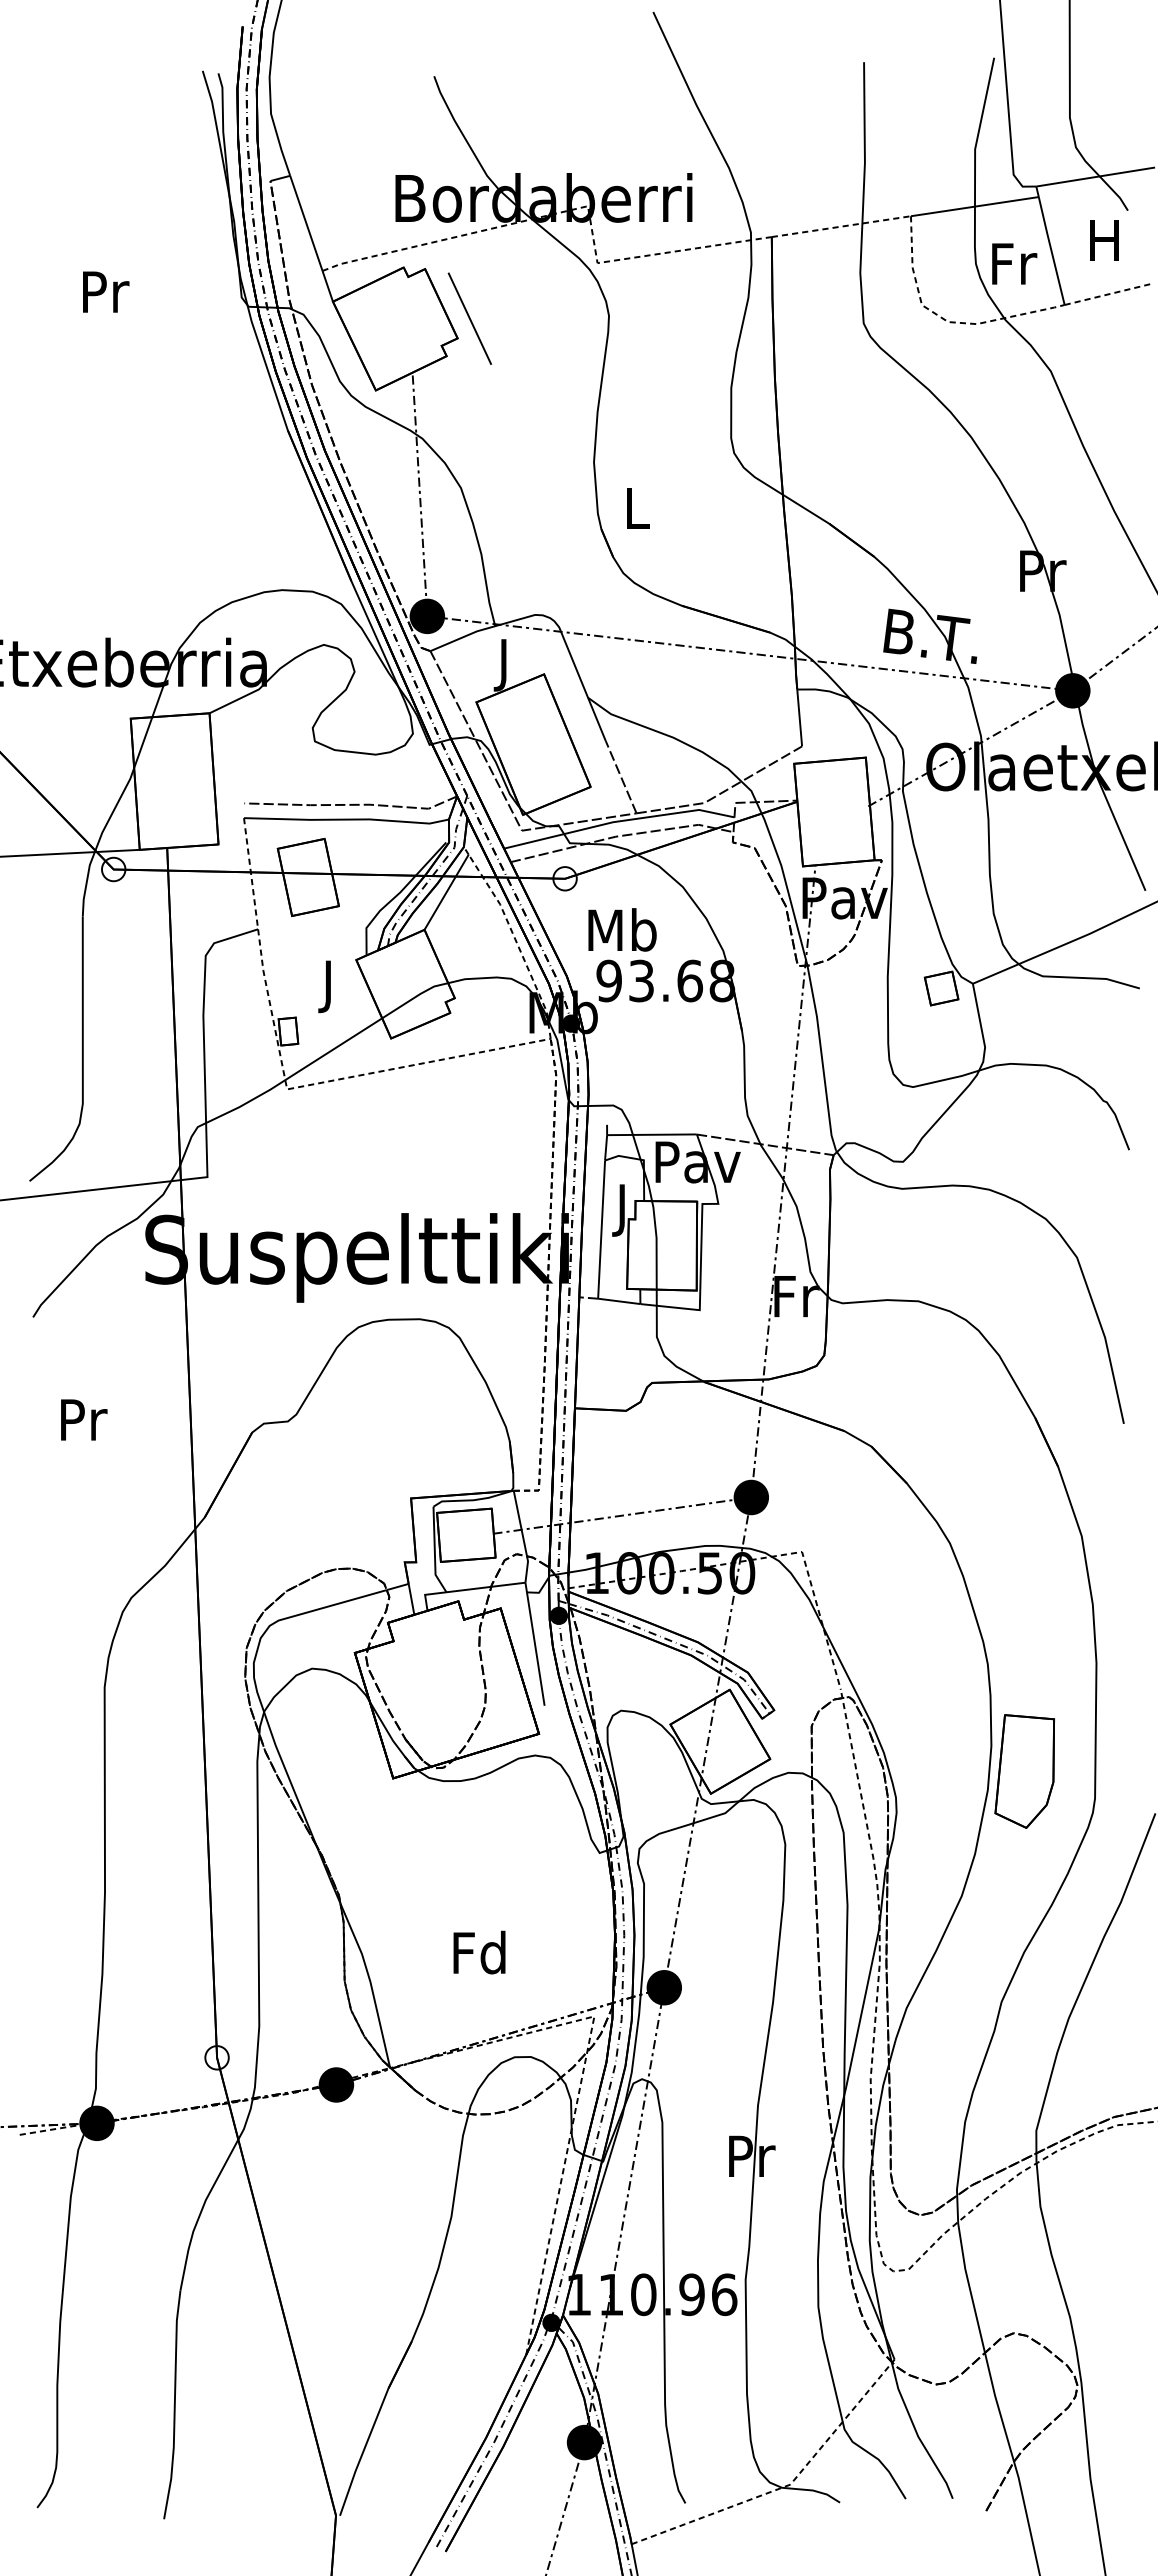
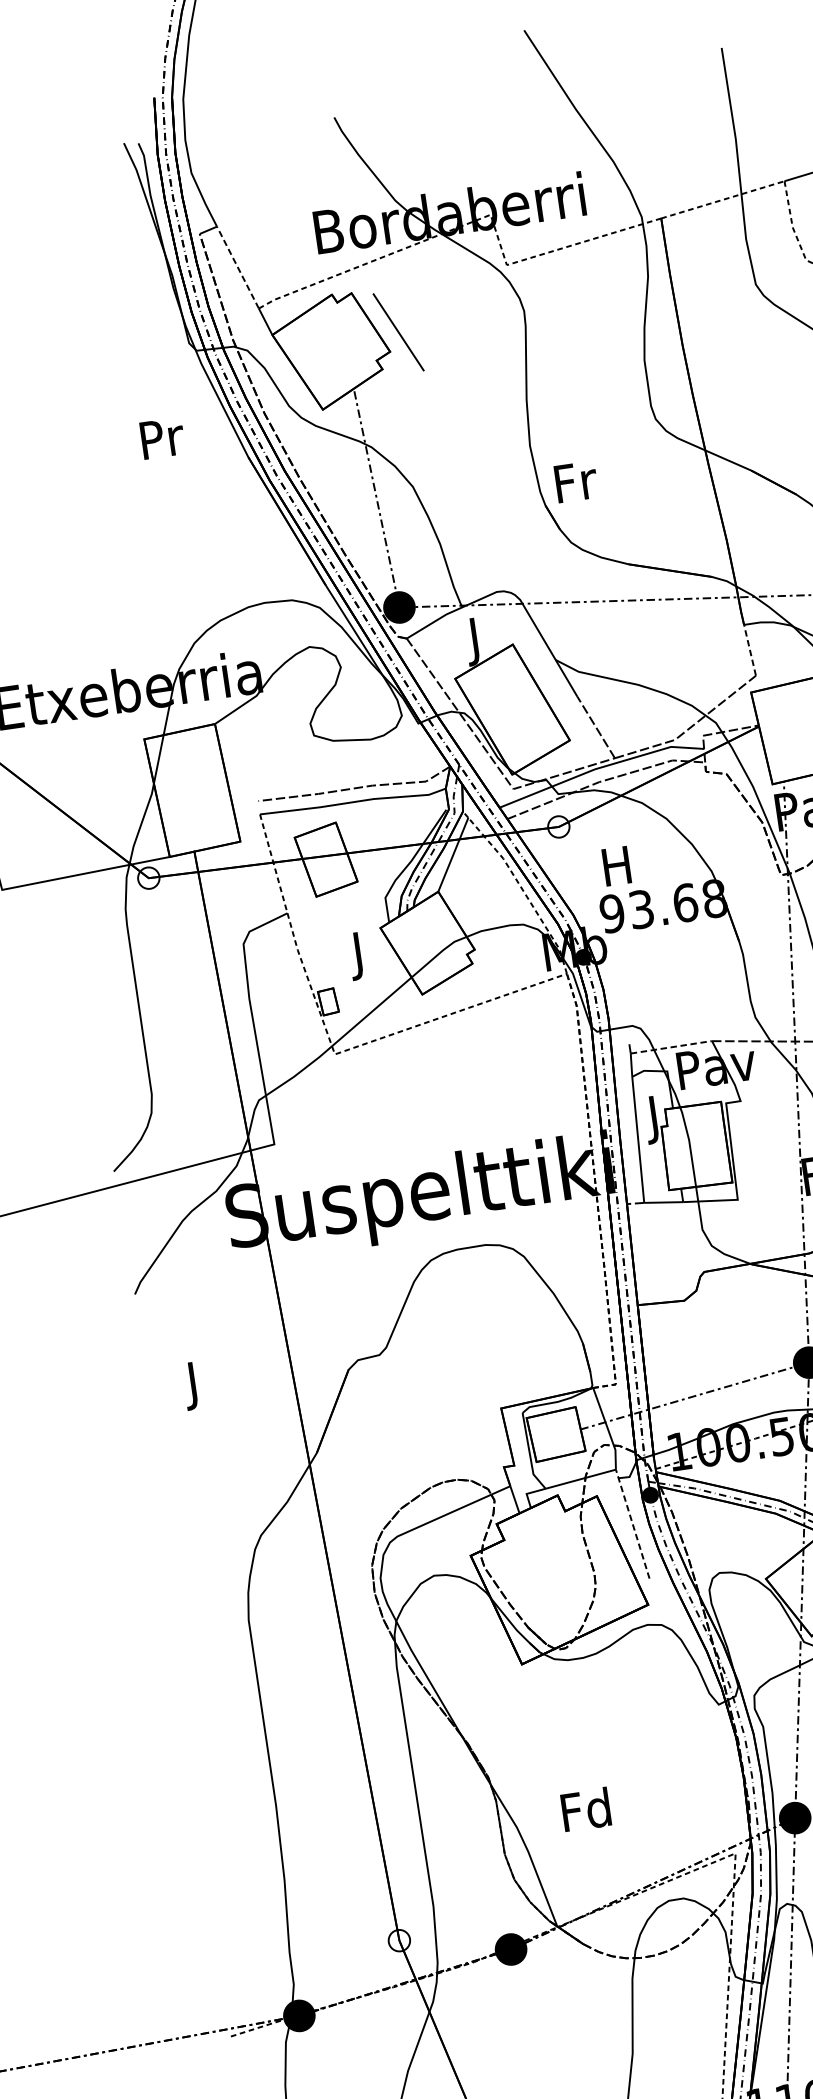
line: (306, 222) -> (237, 266), solid -> dashed
text: (106, 291) -> (162, 437), moved
text: (638, 508) -> (576, 481), L -> Fr
line: (799, 717) -> (749, 649), solid -> dashed
text: (622, 929) -> (617, 865), Mb -> H
line: (651, 1134) -> (670, 1047), solid -> dashed
text: (84, 1425) -> (195, 1385), Pr -> J
line: (534, 1643) -> (632, 1523), solid -> dashed
text: (479, 1952) -> (586, 1809), moved

